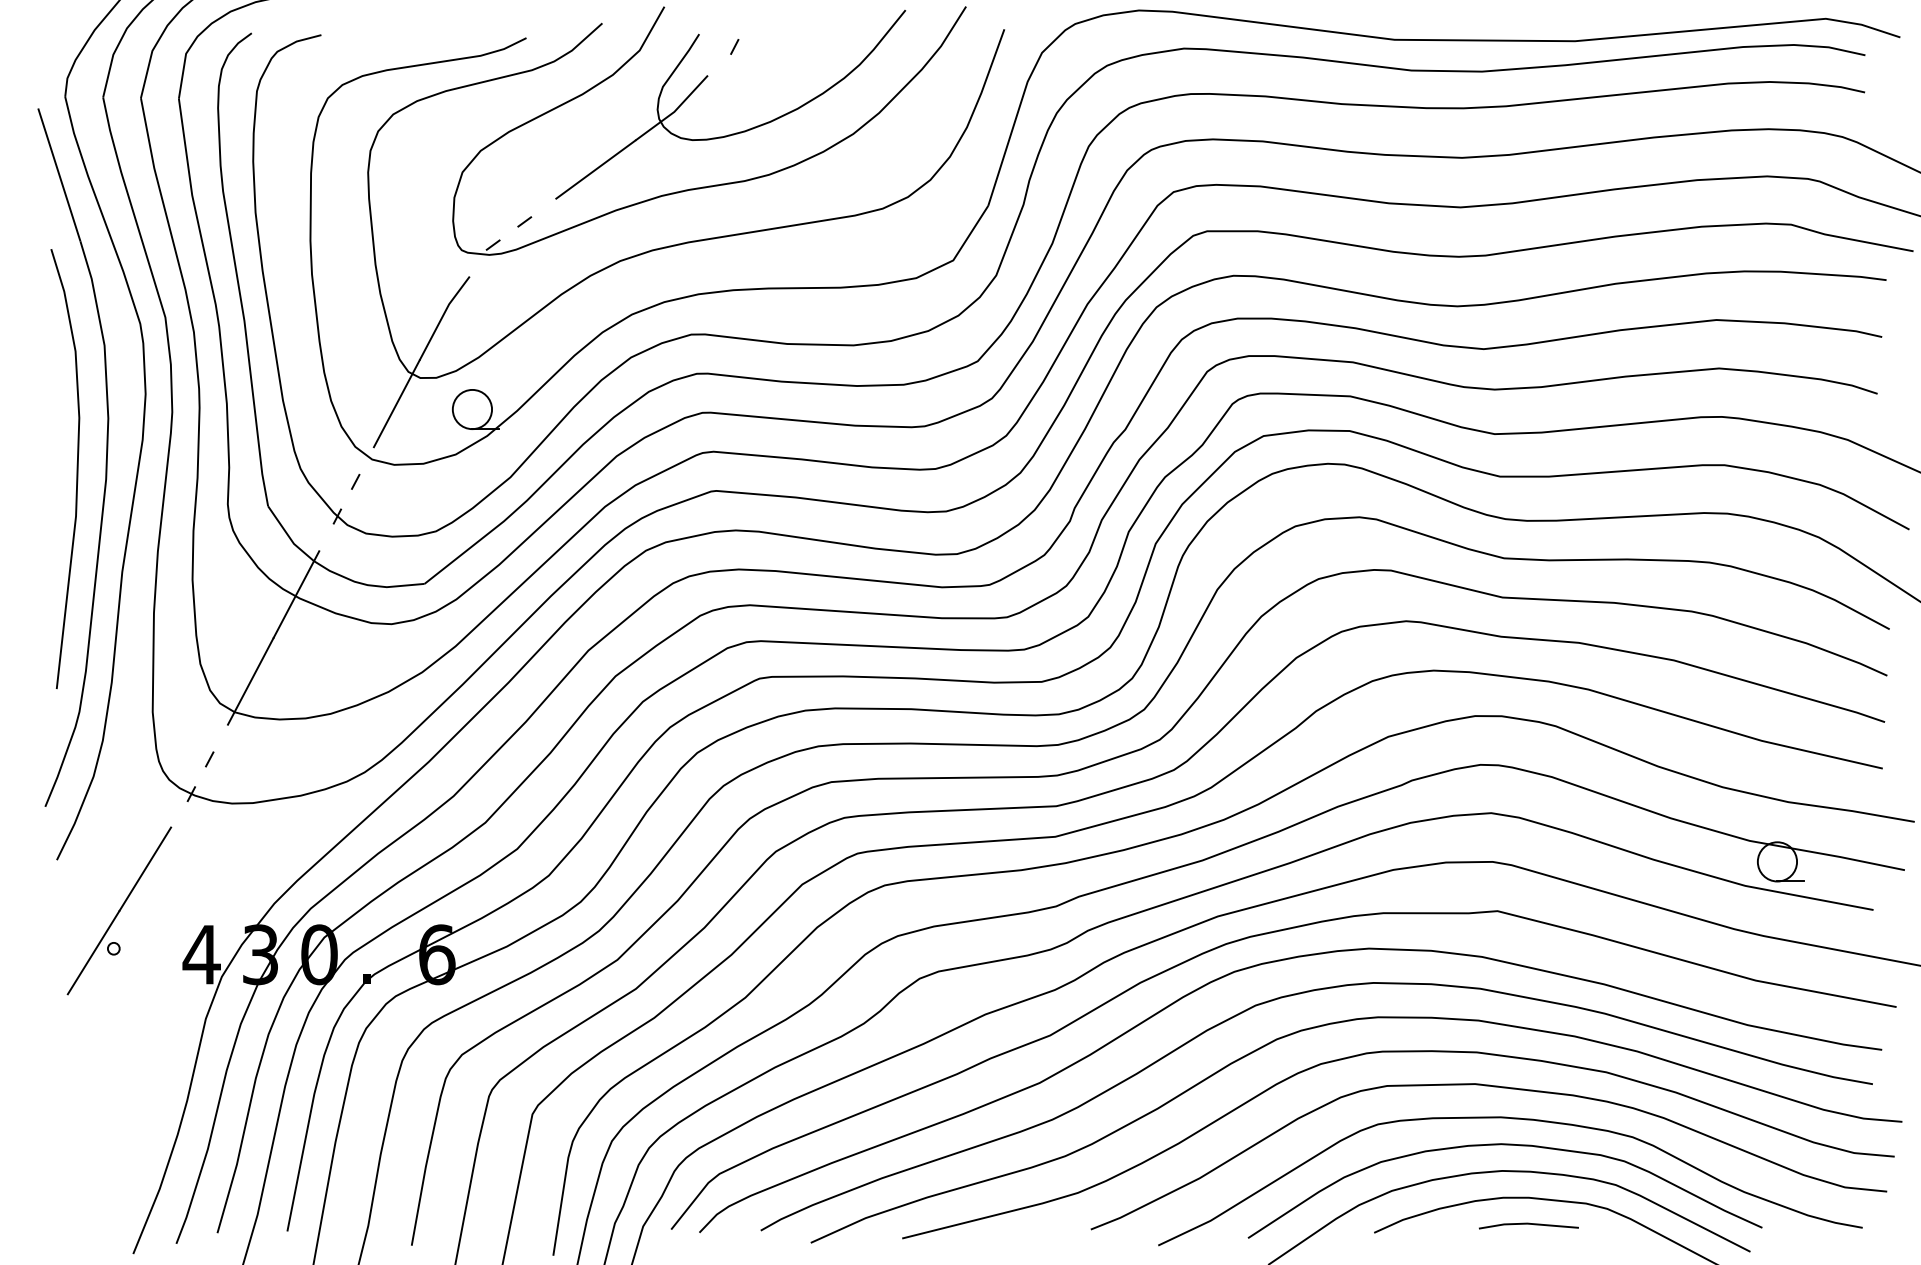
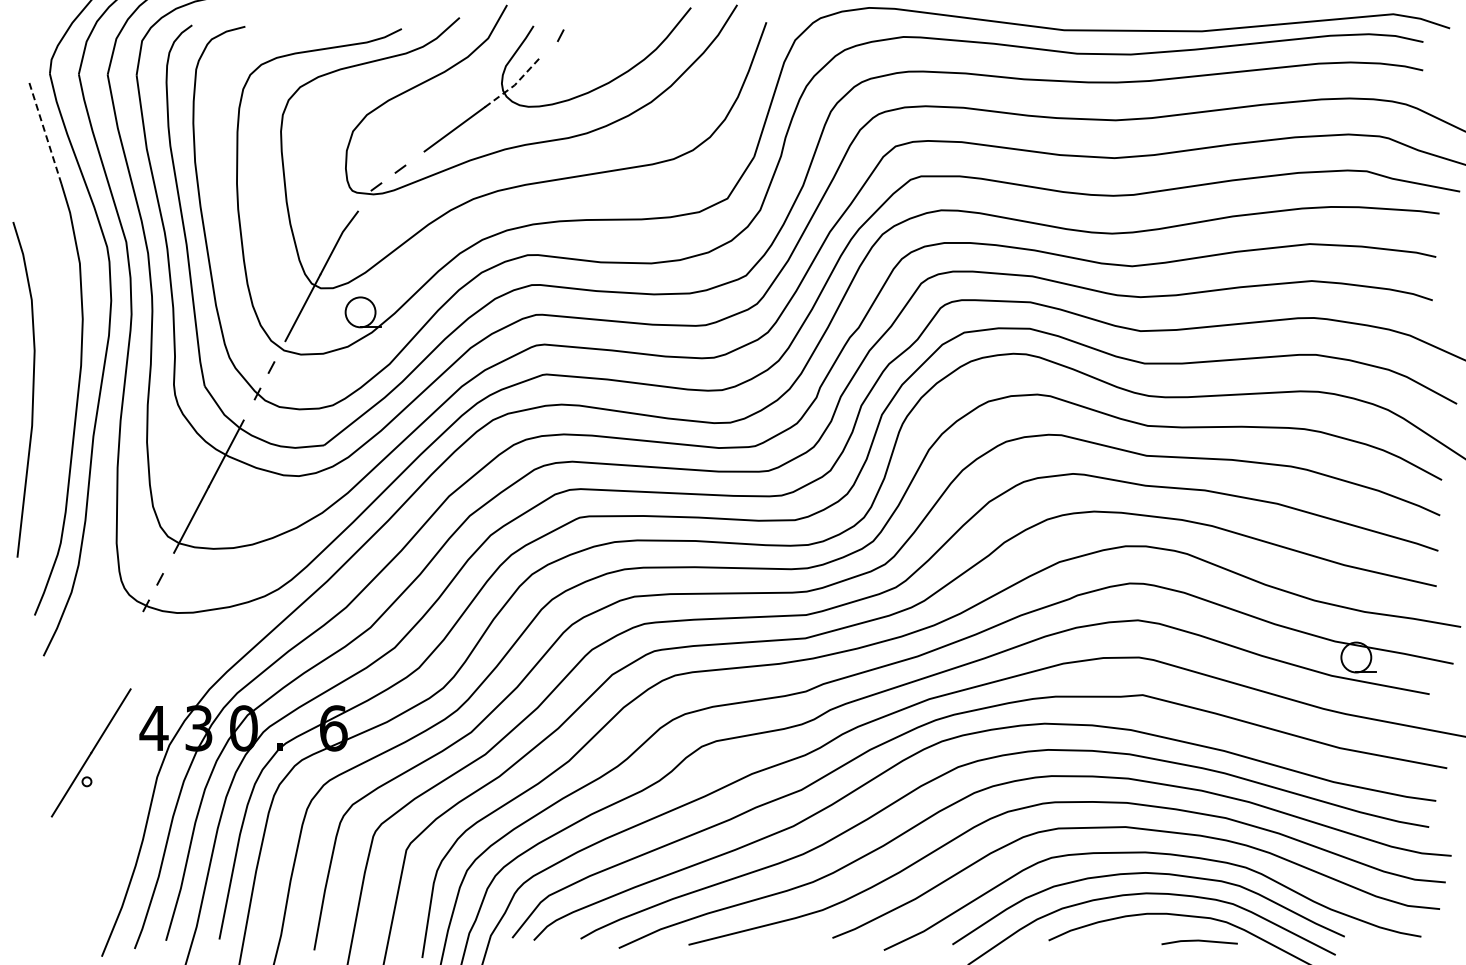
line: (674, 112) -> (514, 85), solid -> dashed
line: (59, 173) -> (45, 132), solid -> dashed
curve: (76, 468) -> (32, 389), moved
part: (118, 910) -> (90, 752), moved
line: (1528, 1224) -> (1199, 941), moved

